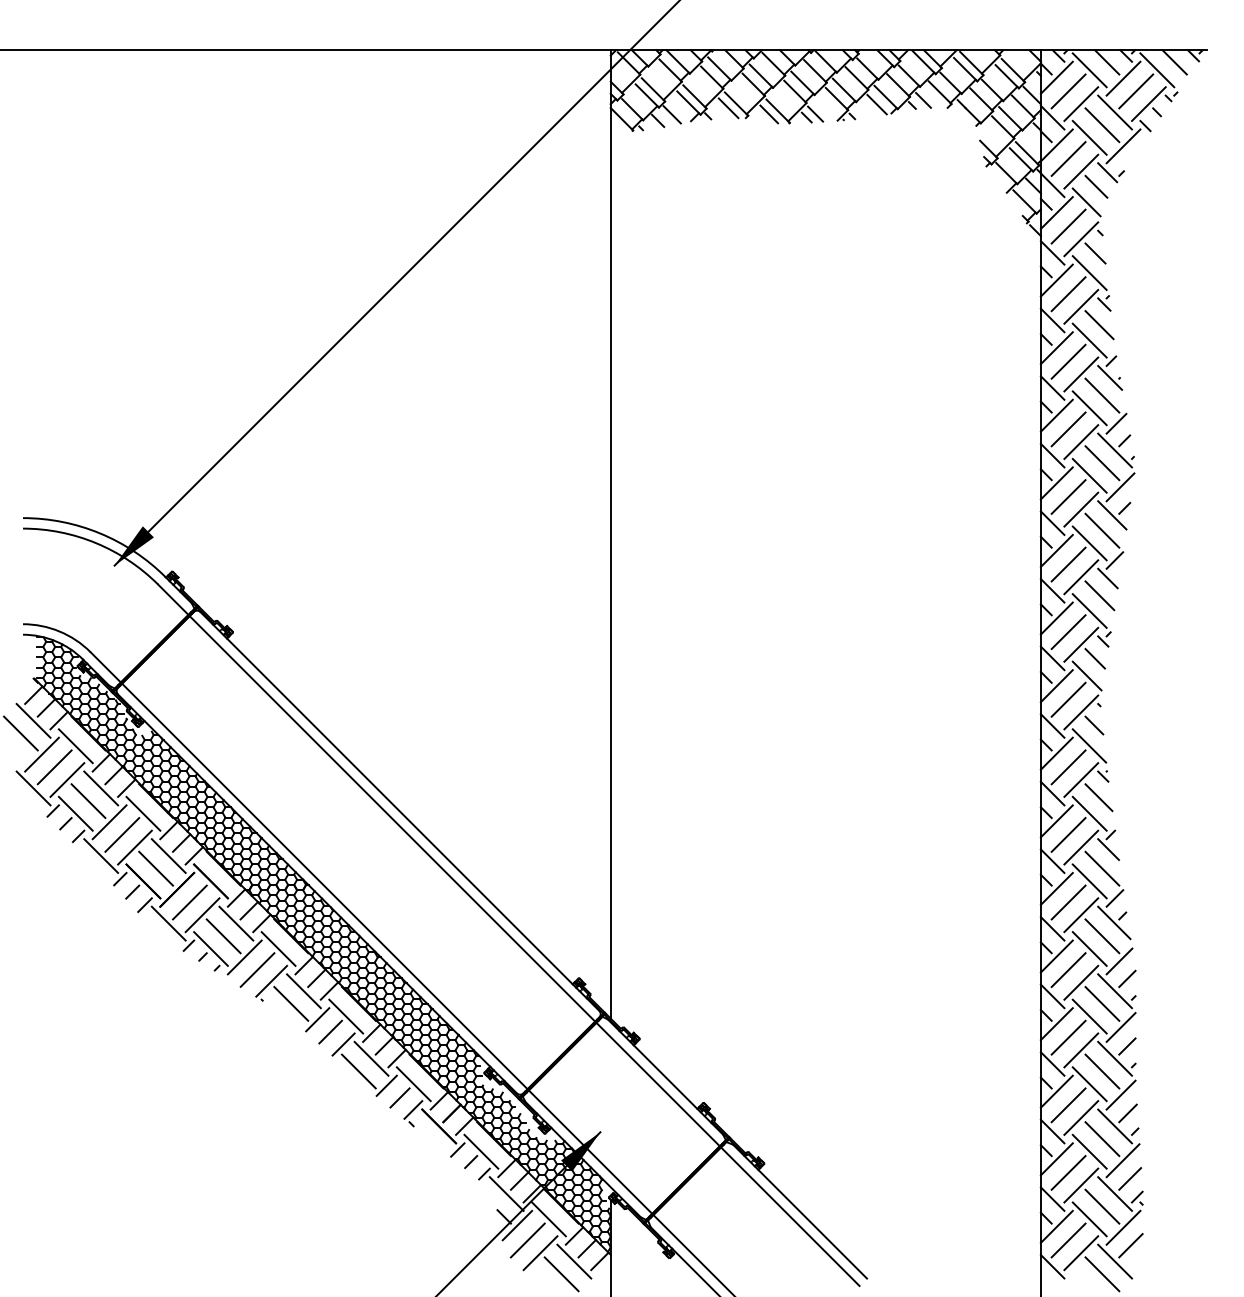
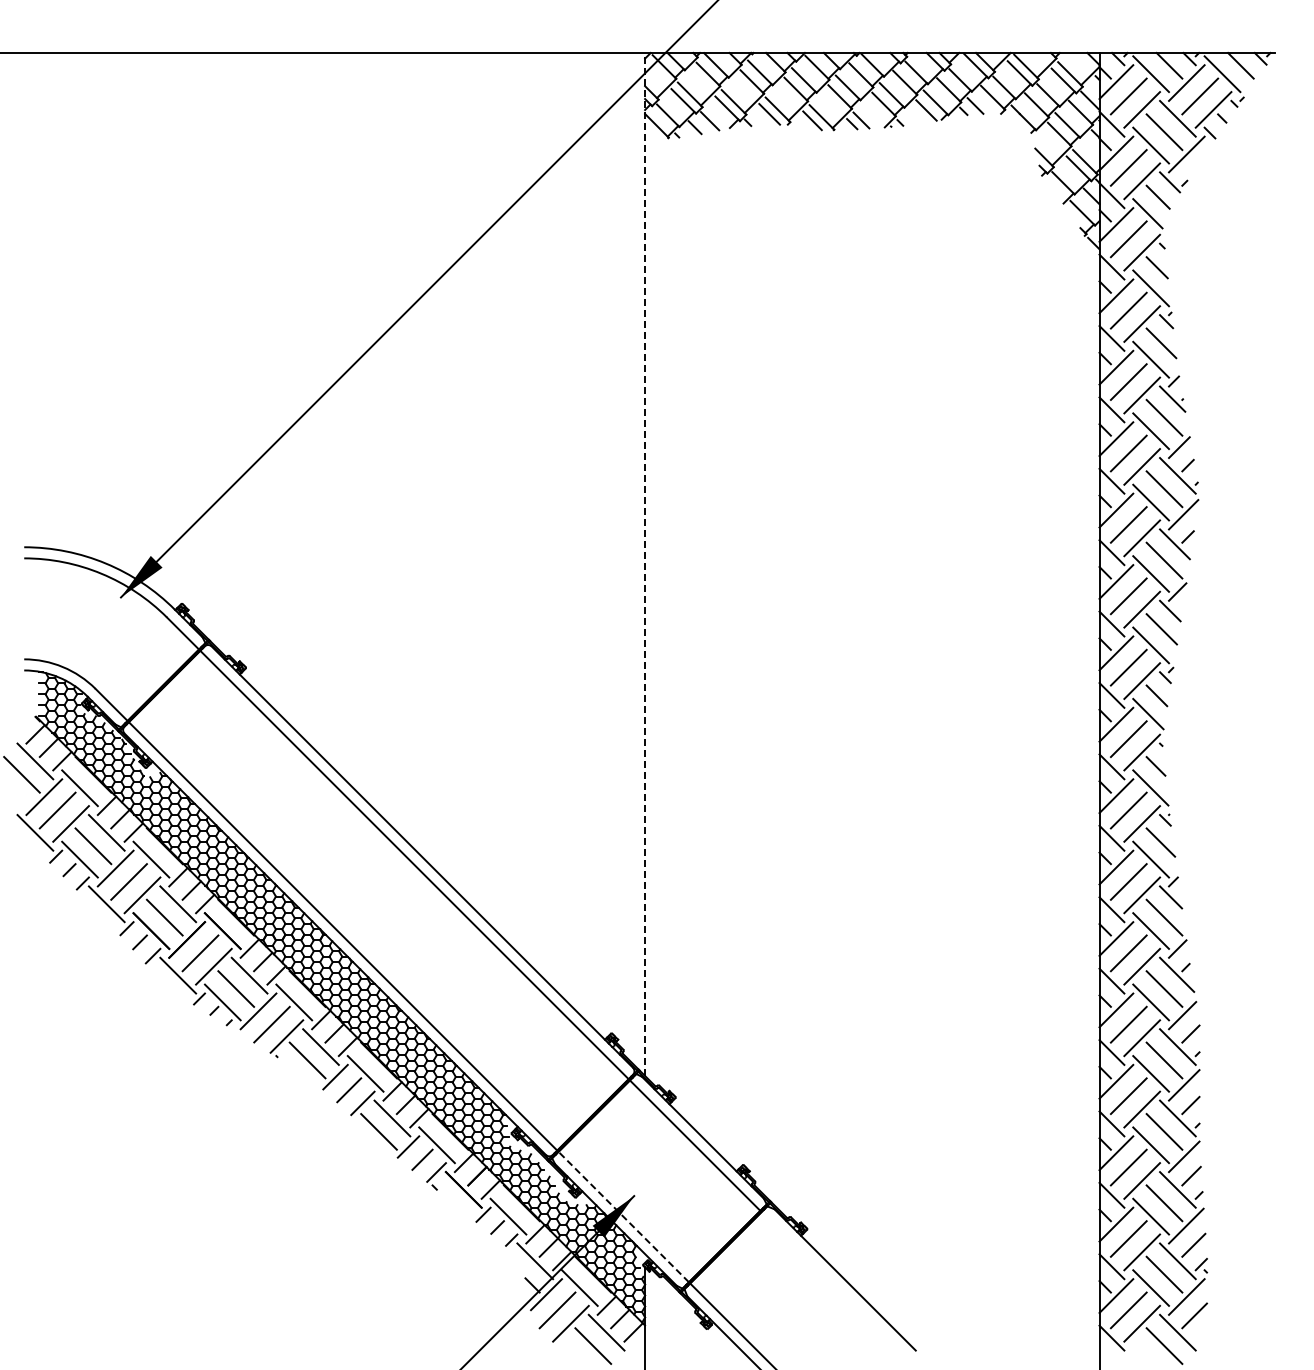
line: (611, 534) -> (645, 564), solid -> dashed
line: (590, 1151) -> (623, 1216), solid -> dashed
line: (790, 1216) -> (834, 1285), removed

